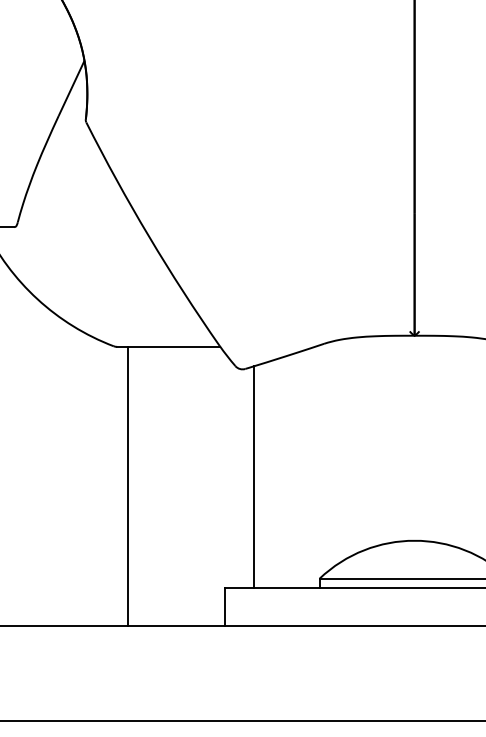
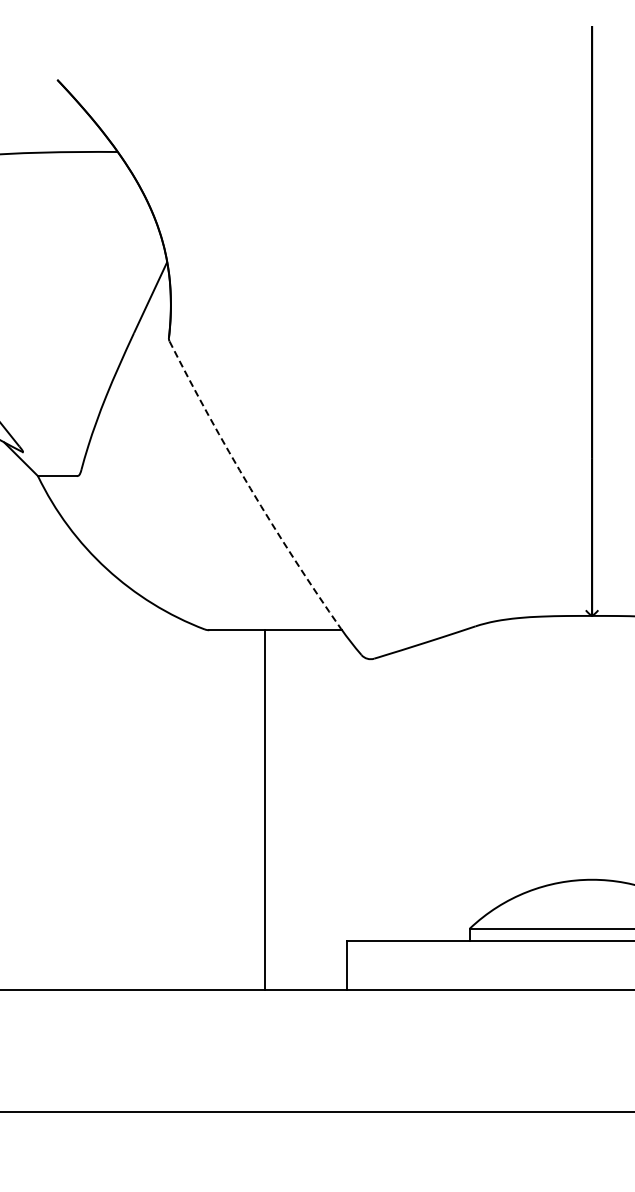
arc: (149, 236) -> (250, 488), solid -> dashed
line: (254, 476) -> (385, 797), removed
line: (128, 486) -> (265, 809), moved

